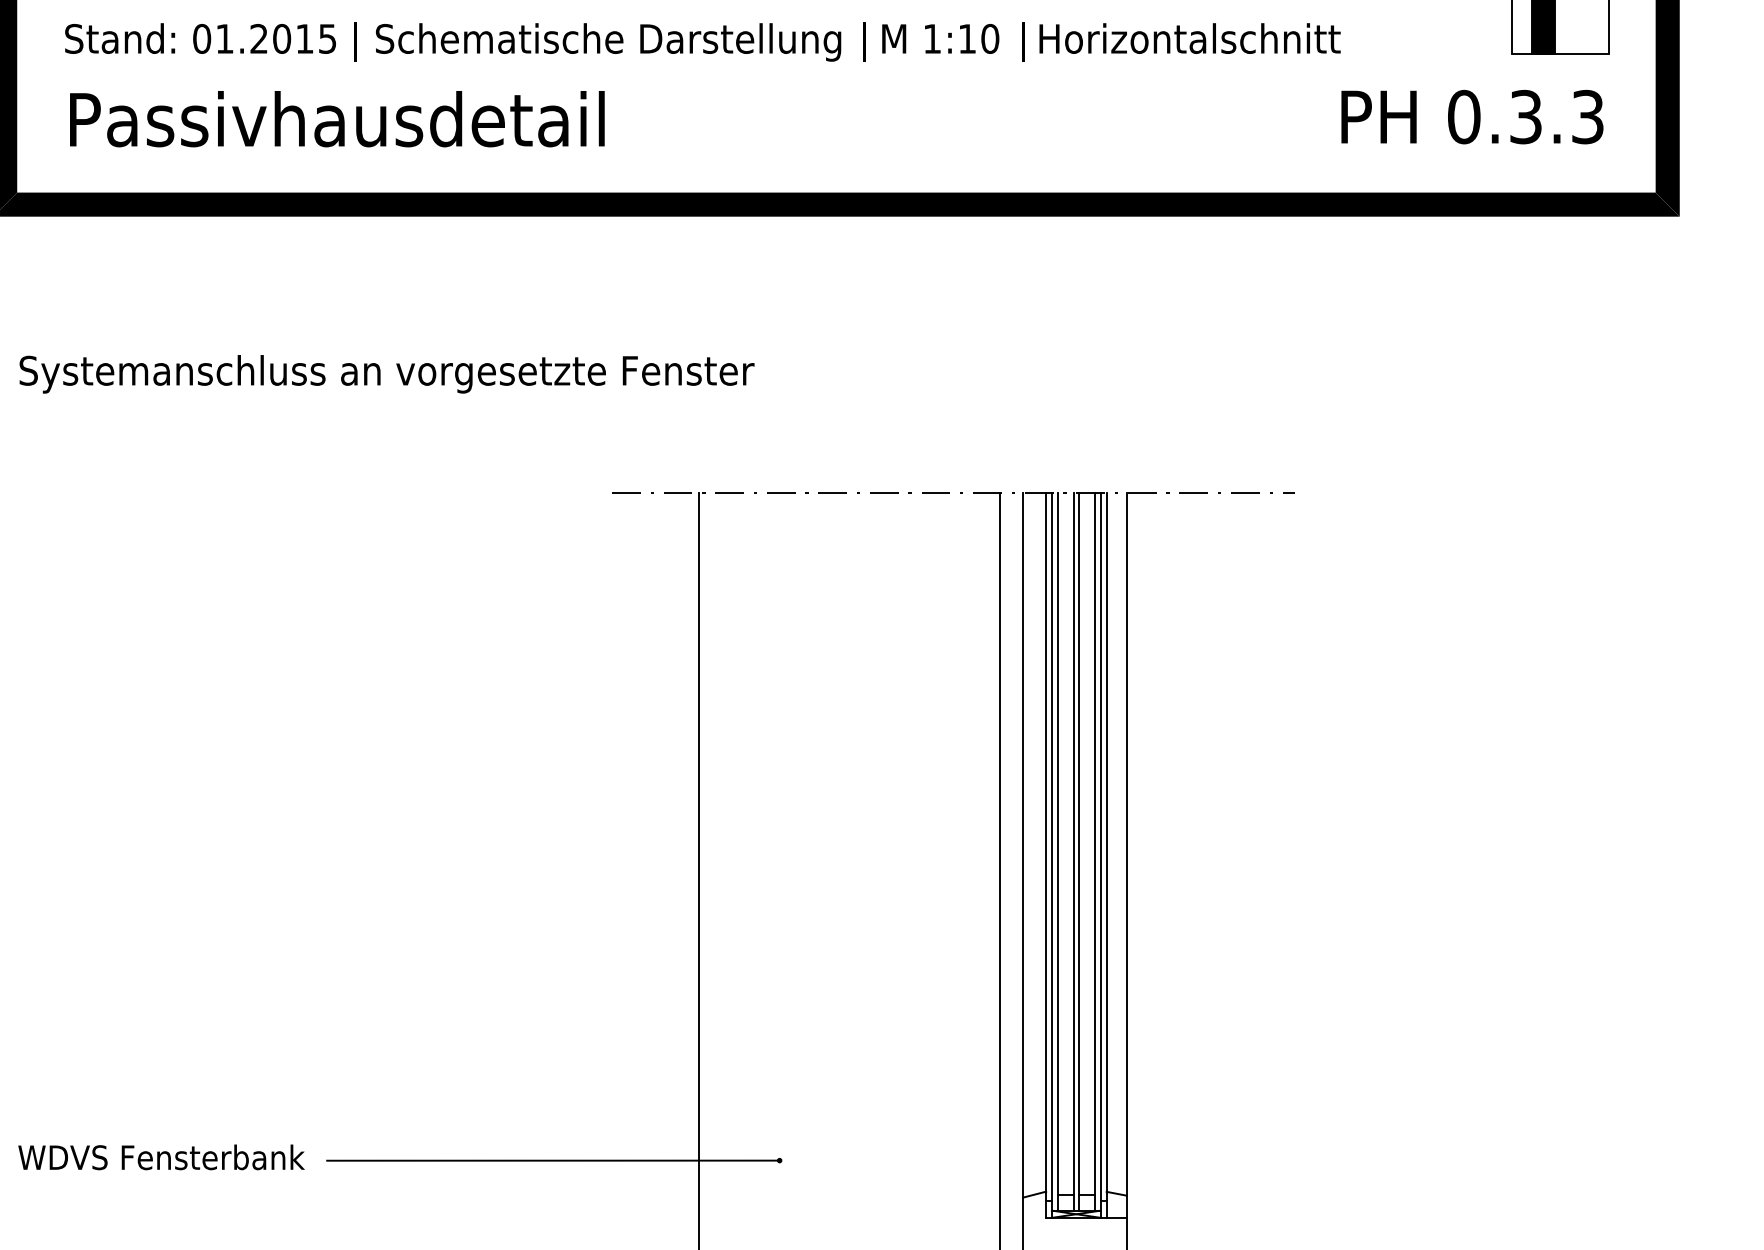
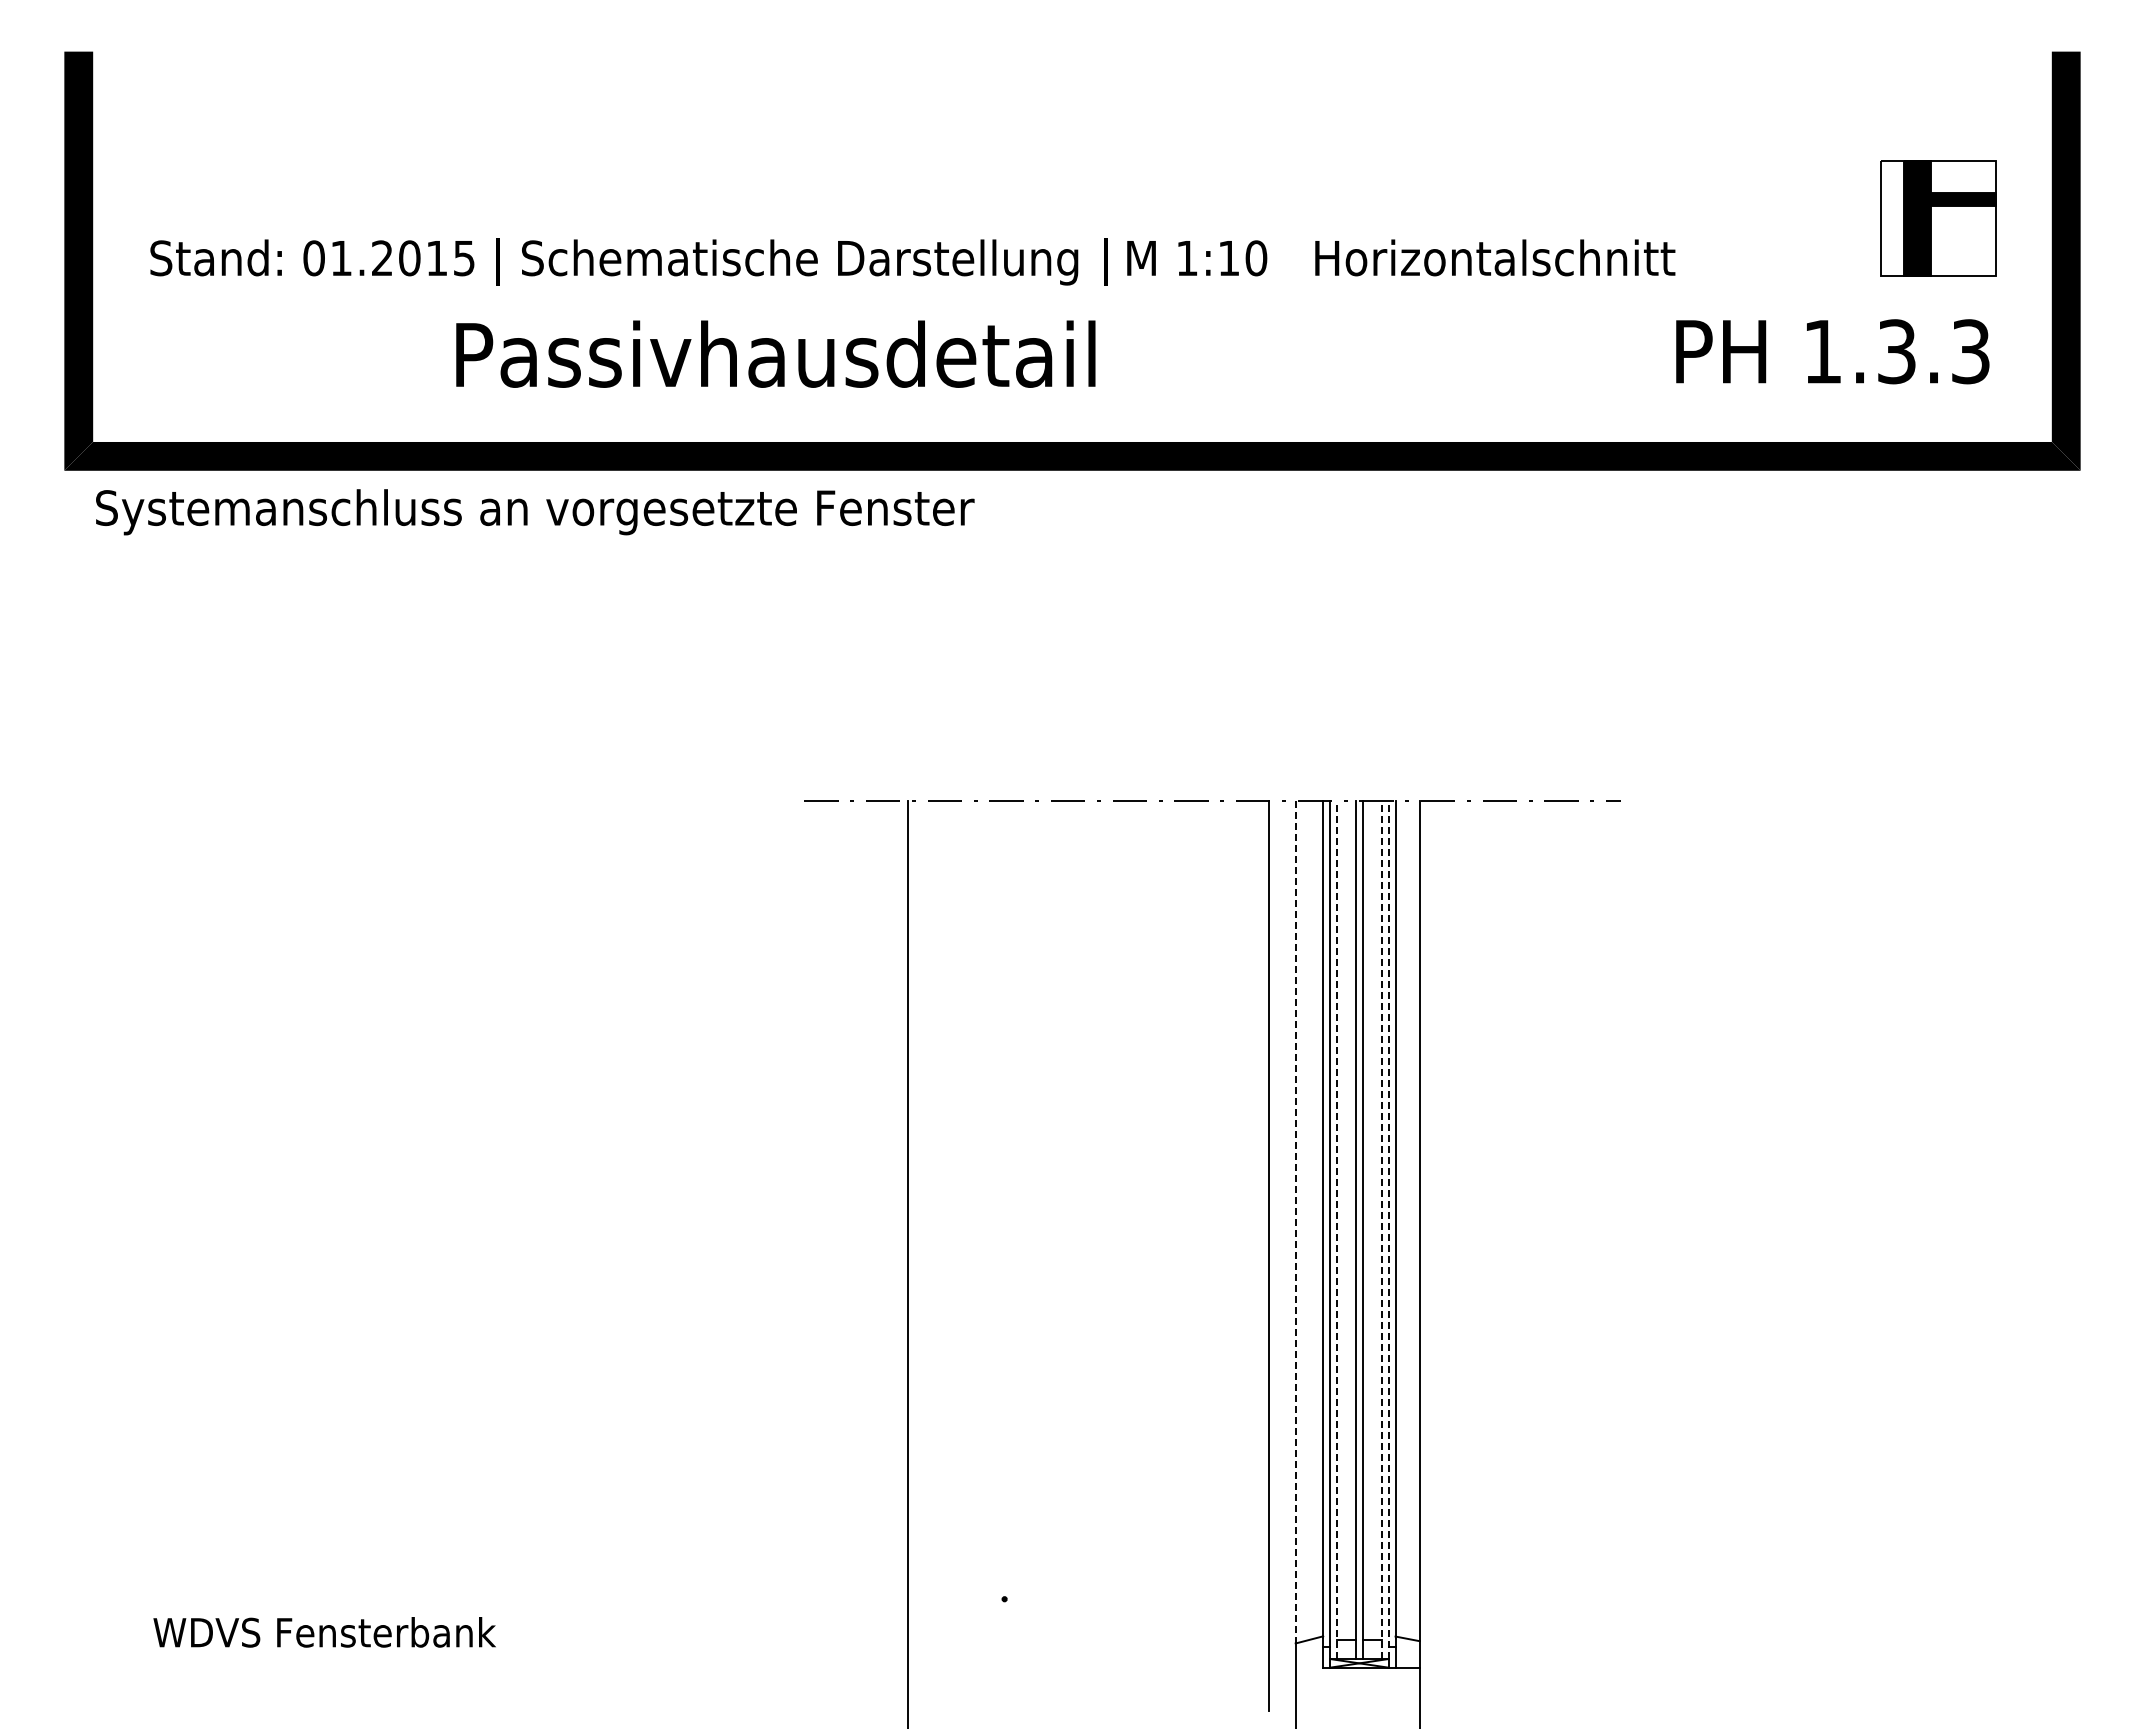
line: (1022, 41) -> (1295, 261), removed
text: (1463, 116) -> (1822, 351), 0.3.3 -> 1.3.3
text: (337, 118) -> (775, 353), moved
text: (387, 374) -> (535, 512), moved
line: (1022, 845) -> (1295, 1222), solid -> dashed
line: (1058, 852) -> (1337, 1230), solid -> dashed
line: (1094, 852) -> (1381, 1230), solid -> dashed
line: (1100, 852) -> (1388, 1230), solid -> dashed
text: (161, 1157) -> (324, 1632), moved
line: (552, 1160) -> (733, 1599), removed

